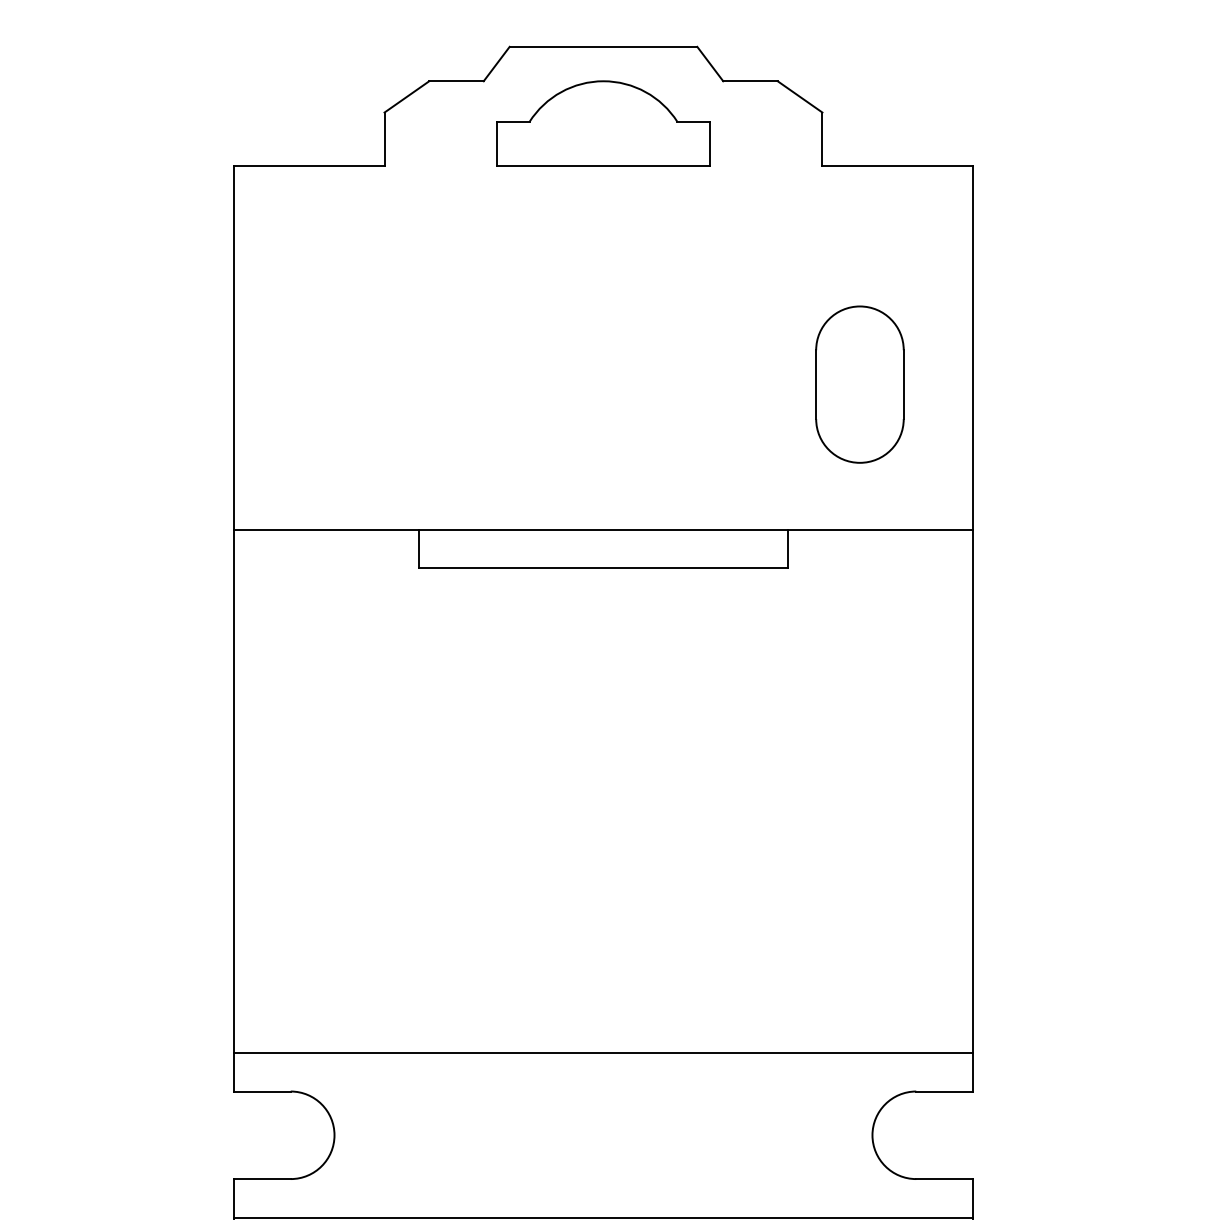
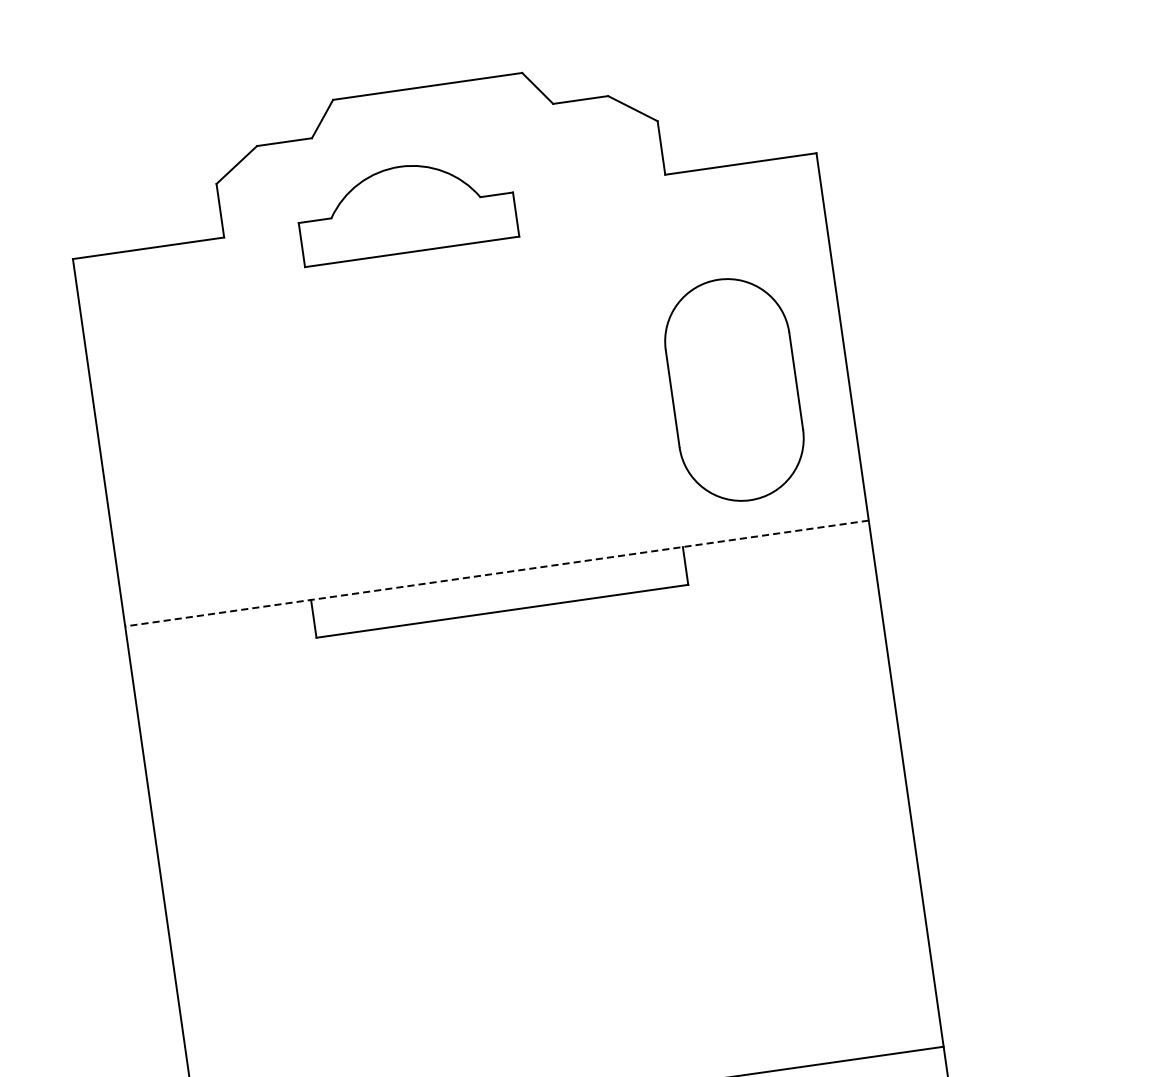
part: (603, 123) -> (406, 209), moved
part: (859, 384) -> (733, 389), size x1.4
line: (602, 530) -> (496, 573), solid -> dashed

